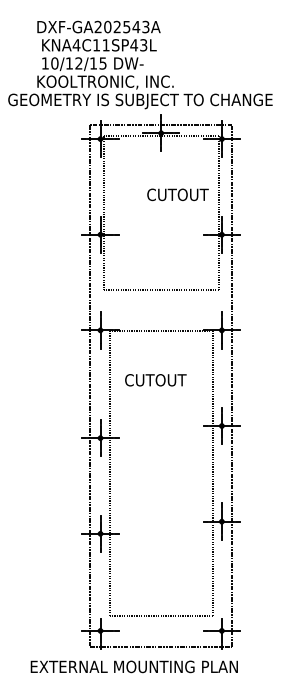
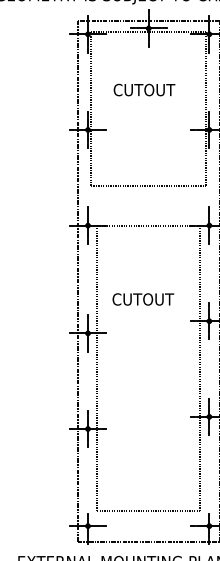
text: (177, 194) -> (144, 89), moved
text: (155, 380) -> (143, 299), moved

